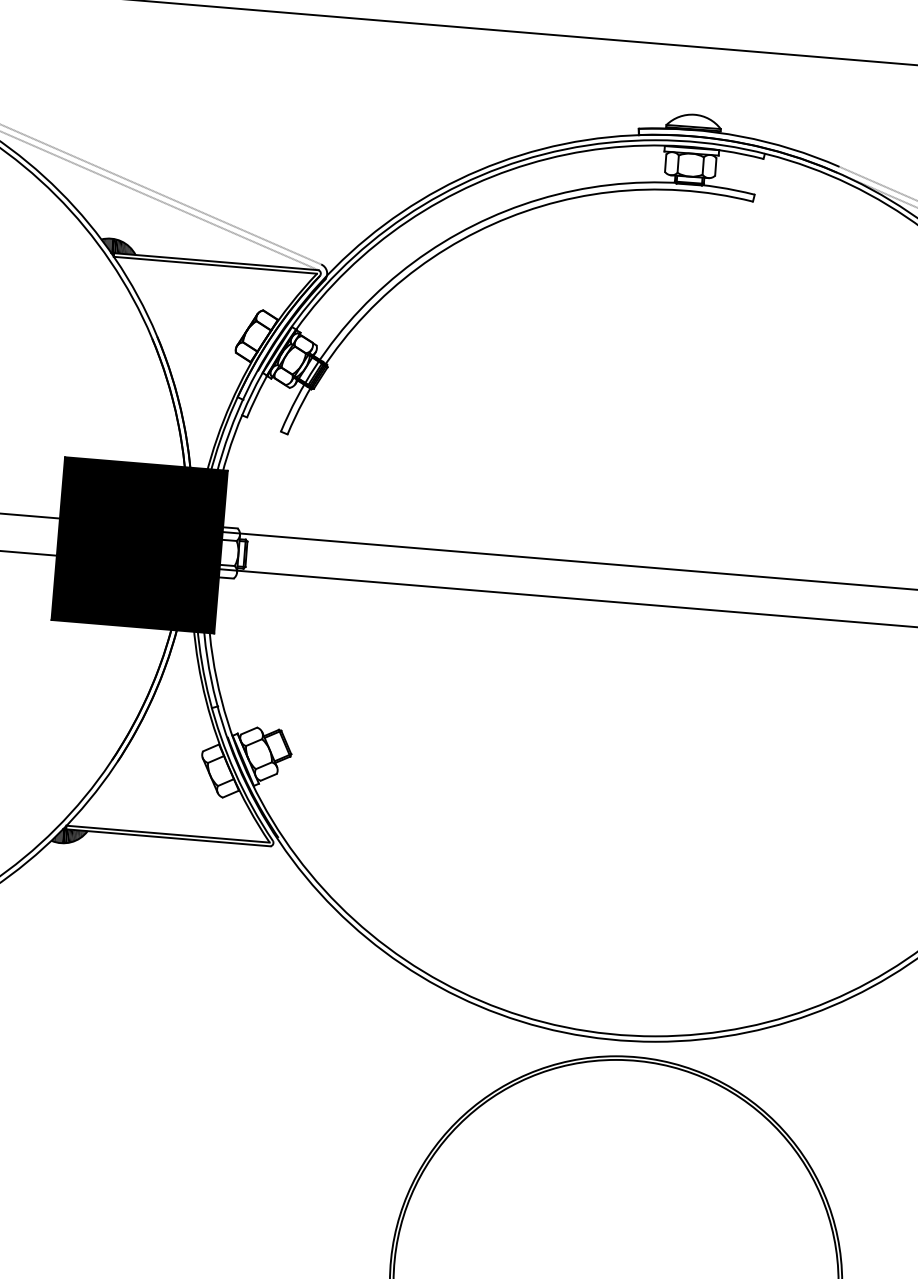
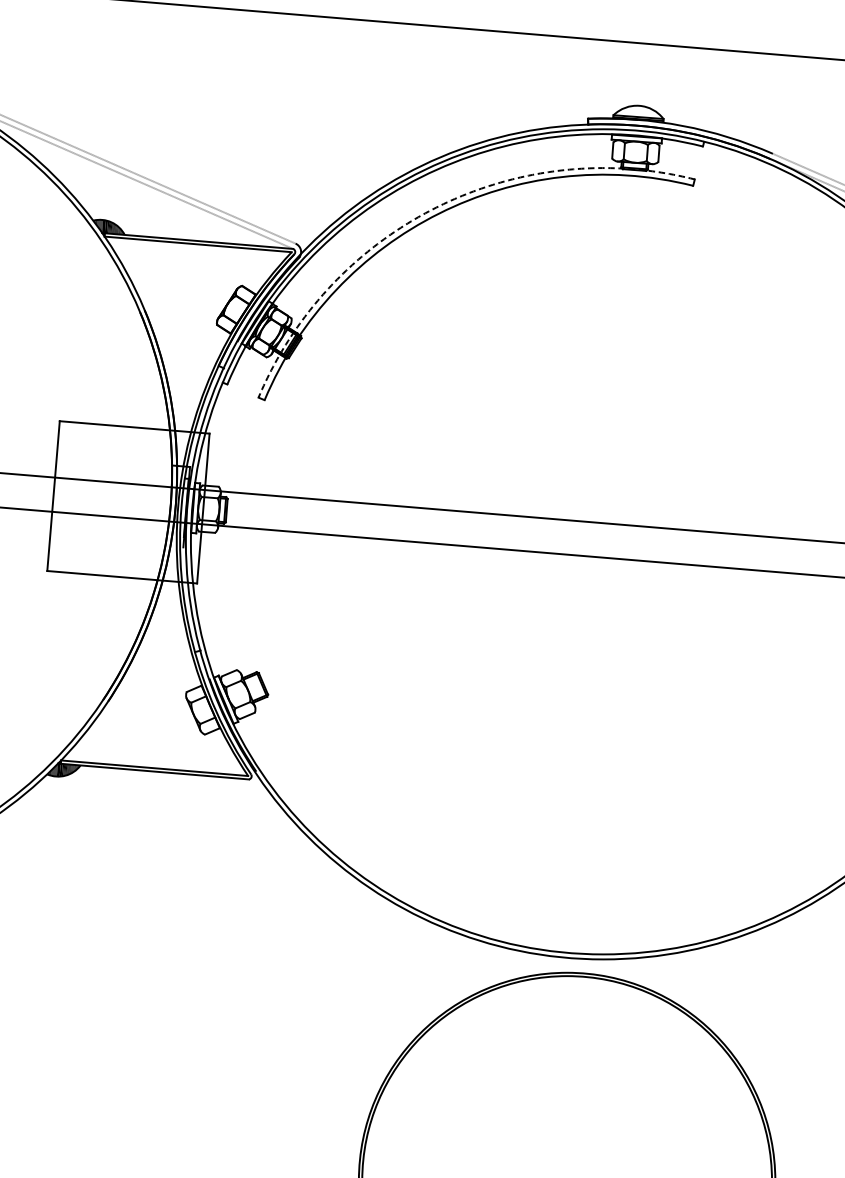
arc: (473, 225) -> (435, 207), solid -> dashed
fill: (139, 545) -> (128, 502), removed

